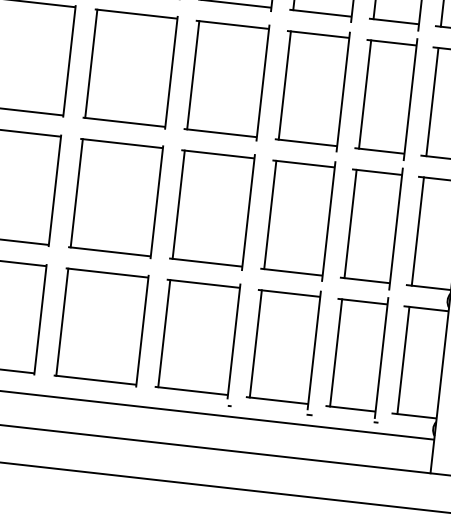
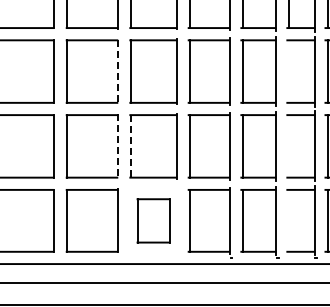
line: (69, 61) -> (118, 71), solid -> dashed
line: (365, 94) -> (289, 71), removed
line: (55, 191) -> (118, 146), solid -> dashed
line: (76, 193) -> (130, 146), solid -> dashed
line: (351, 224) -> (289, 146), removed
part: (101, 325) -> (153, 220), size x0.7
line: (336, 352) -> (289, 220), removed

